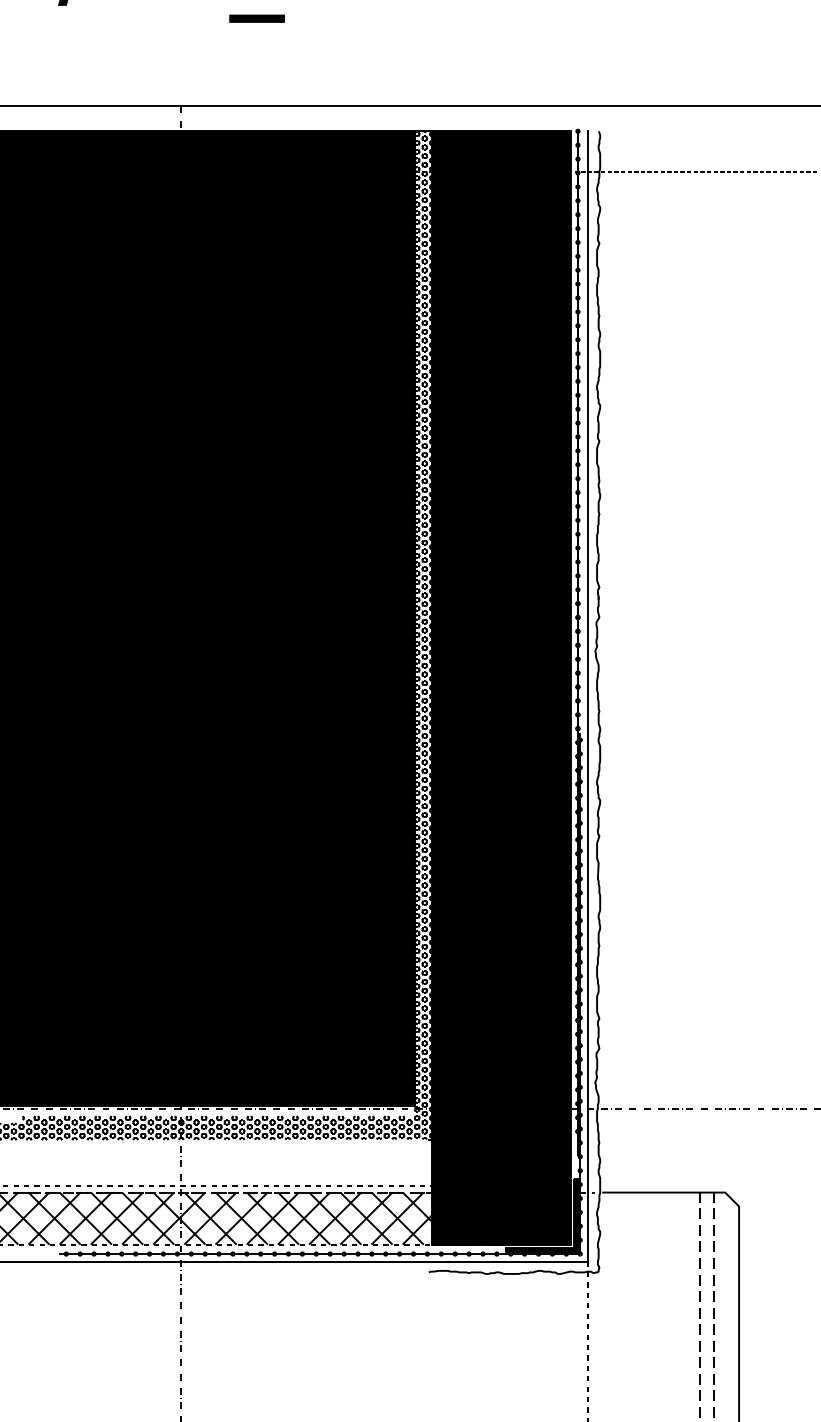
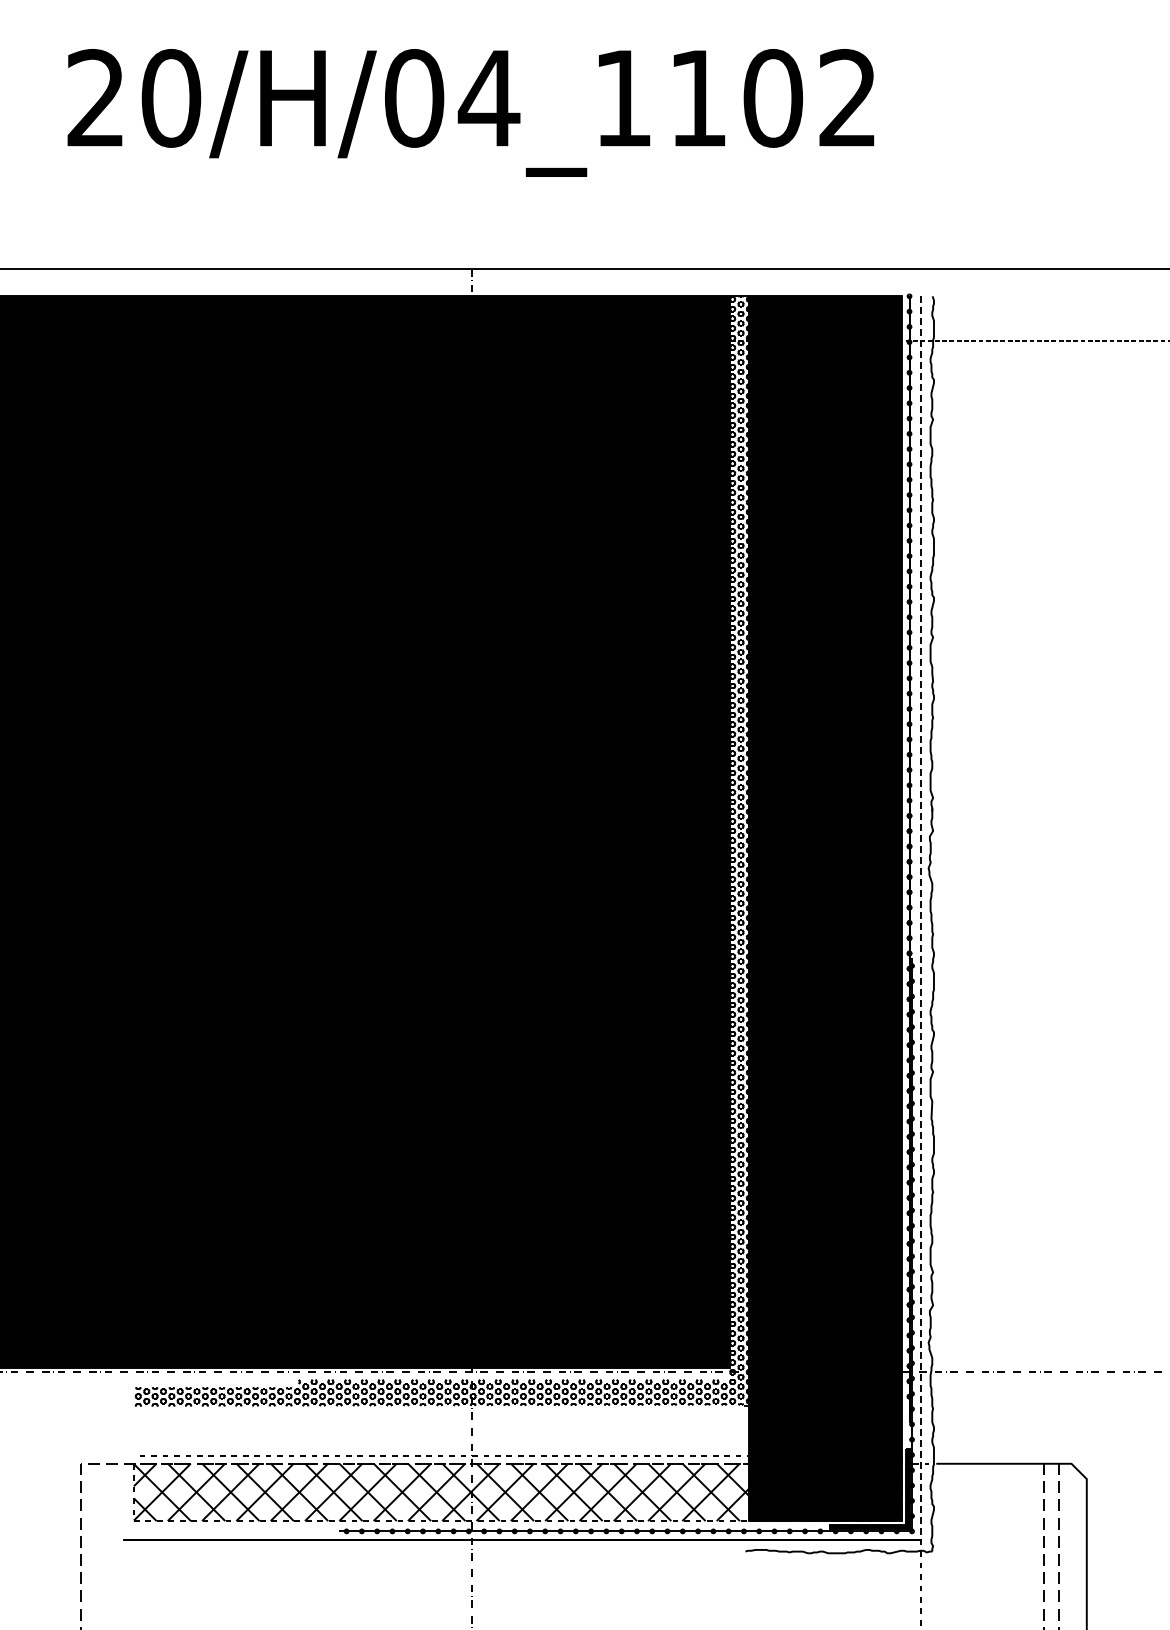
line: (587, 696) -> (920, 918), solid -> dashed

